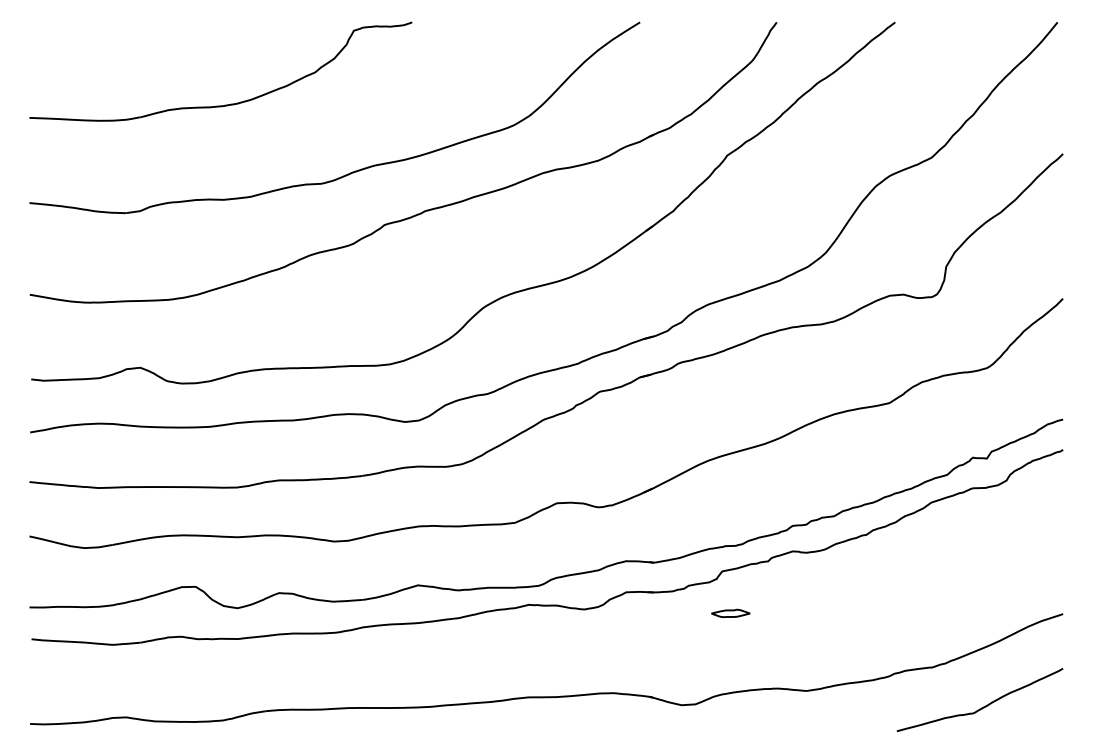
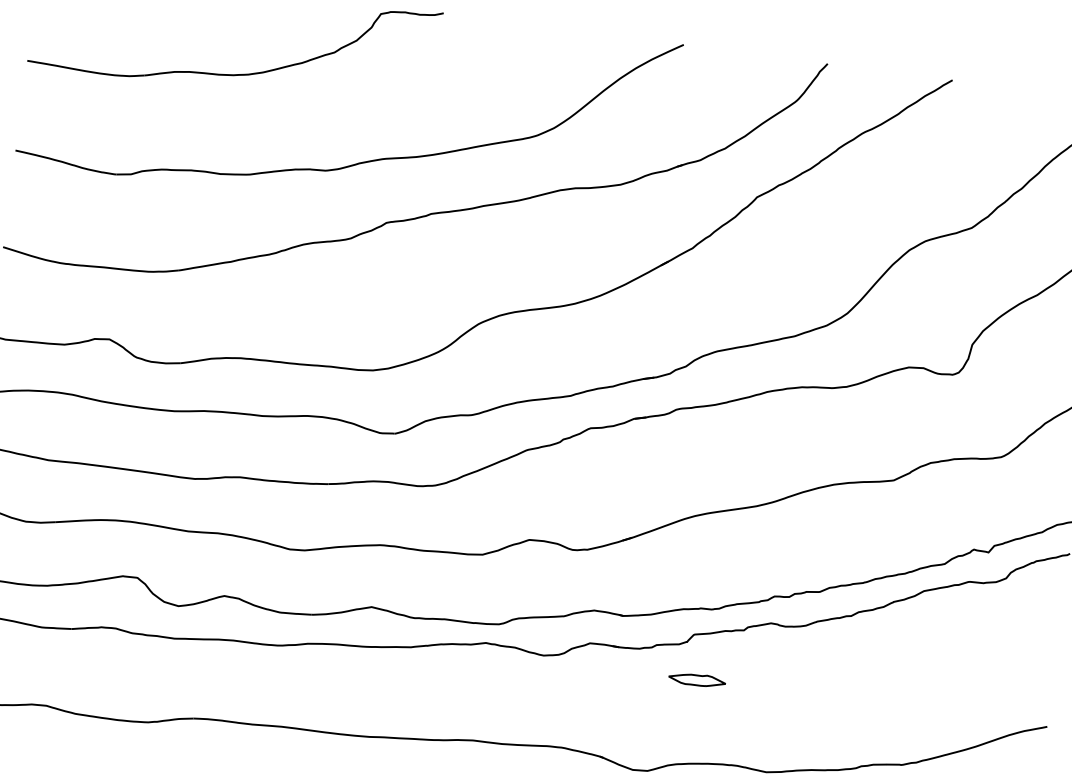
part: (730, 613) -> (697, 680), size x1.4

